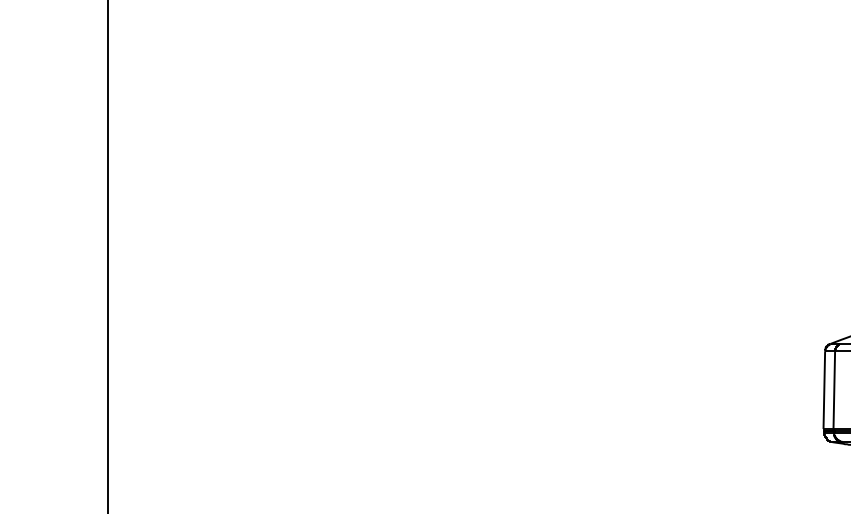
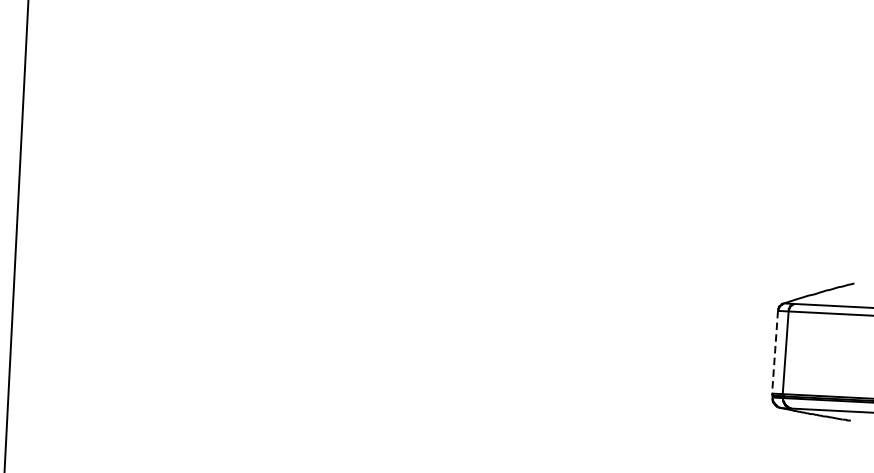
line: (824, 390) -> (775, 352), solid -> dashed

